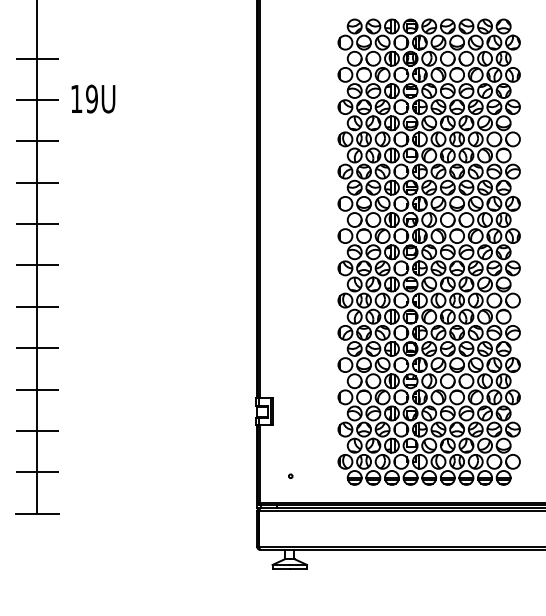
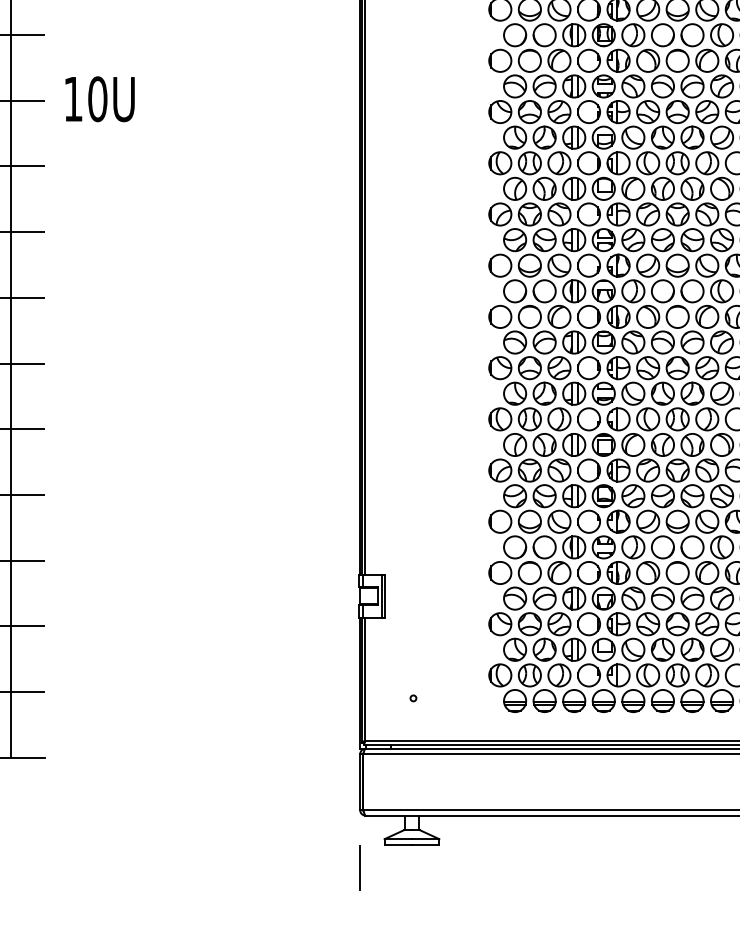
text: (91, 99) -> (96, 99), 19U -> 10U
line: (256, 583) -> (359, 868), added

